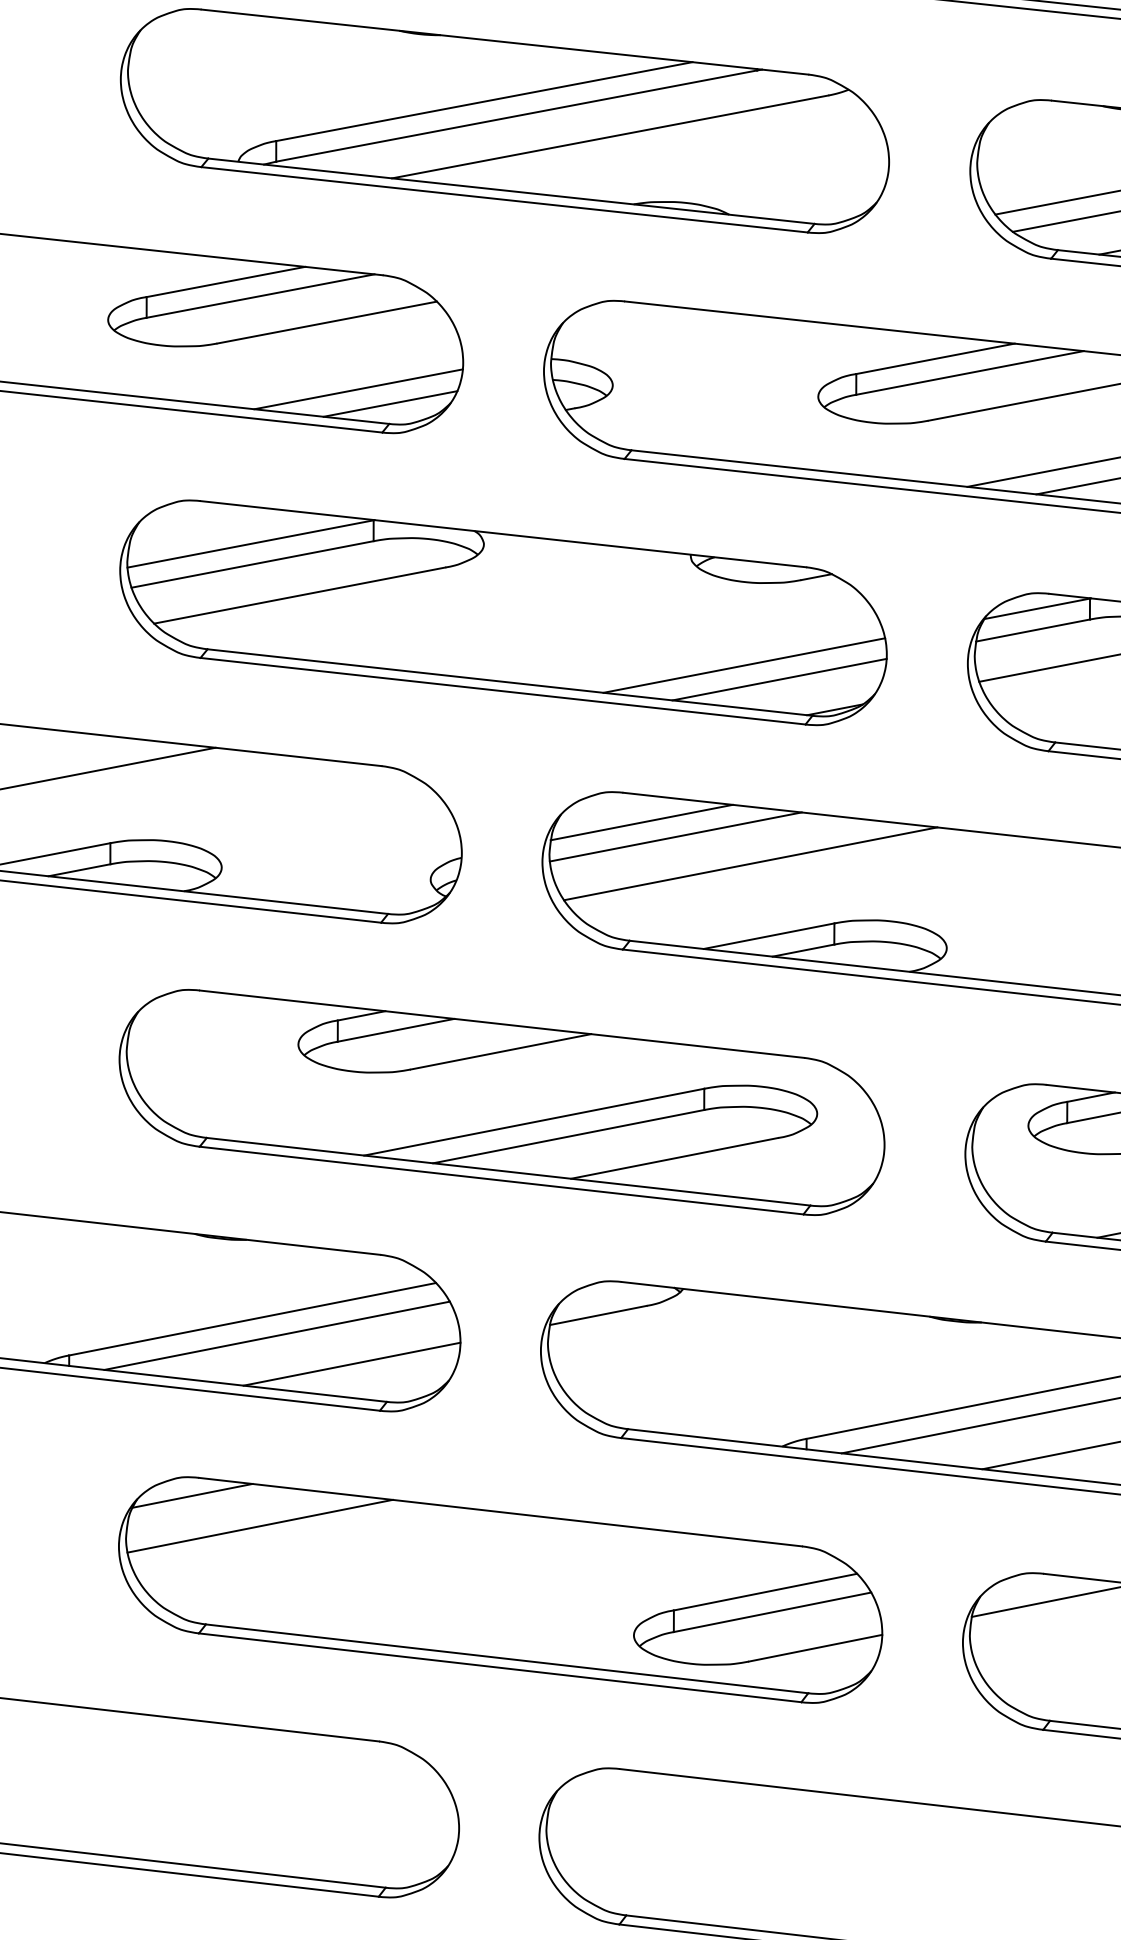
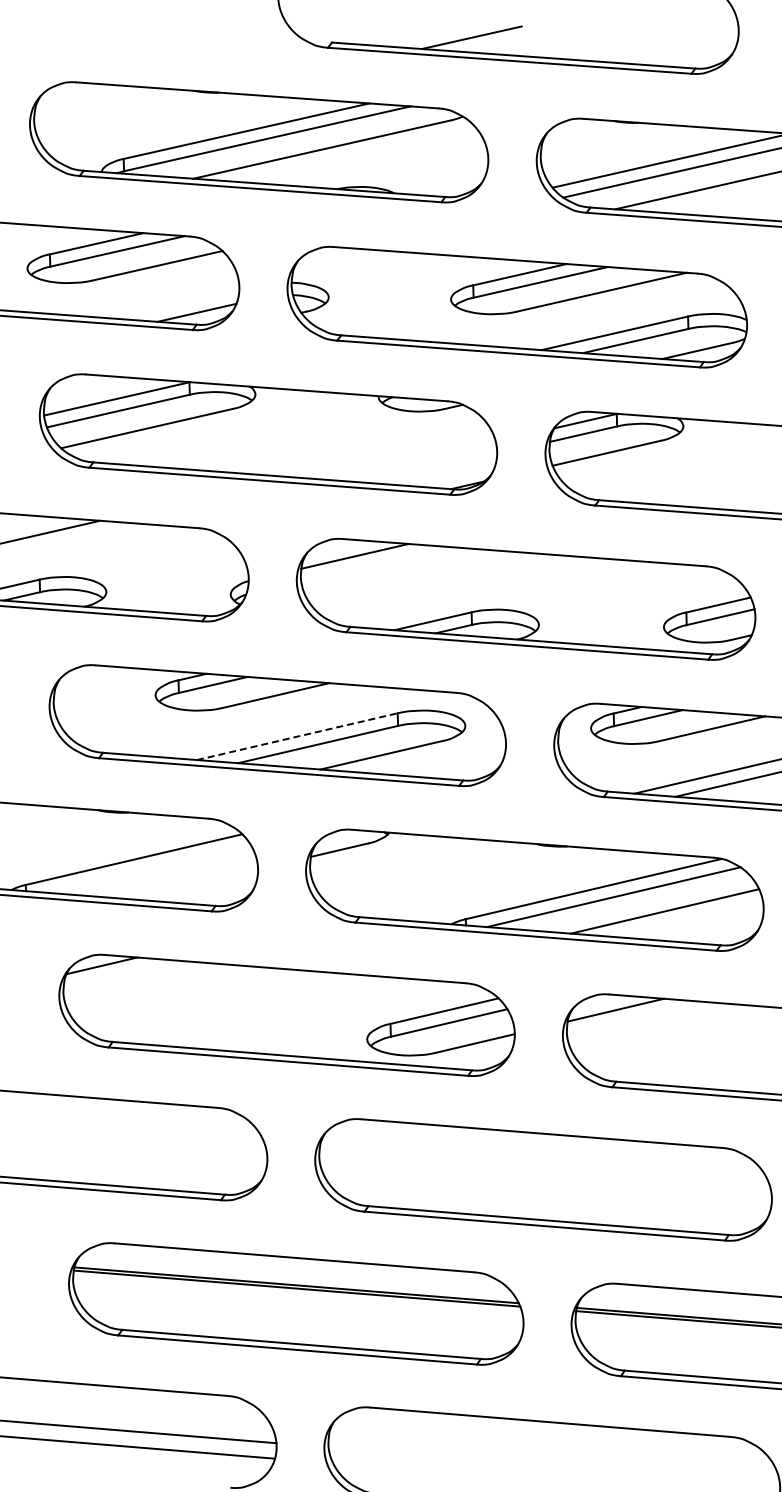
line: (358, 388) -> (177, 304), removed
line: (743, 664) -> (412, 460), removed
line: (778, 679) -> (433, 468), removed
line: (675, 837) -> (375, 564), removed
line: (750, 863) -> (420, 578), removed
line: (534, 1121) -> (297, 736), solid -> dashed
line: (276, 1335) -> (148, 868), removed
line: (352, 1364) -> (194, 884), removed
line: (259, 1526) -> (142, 982), removed

